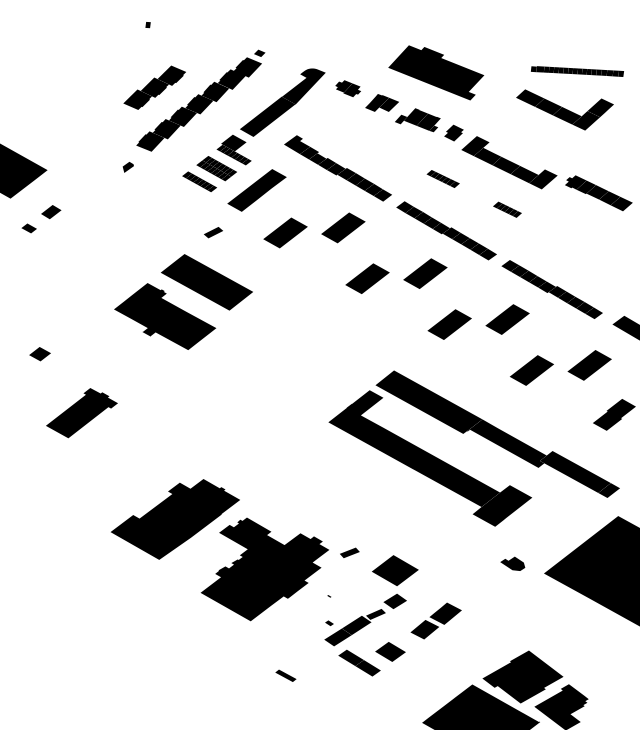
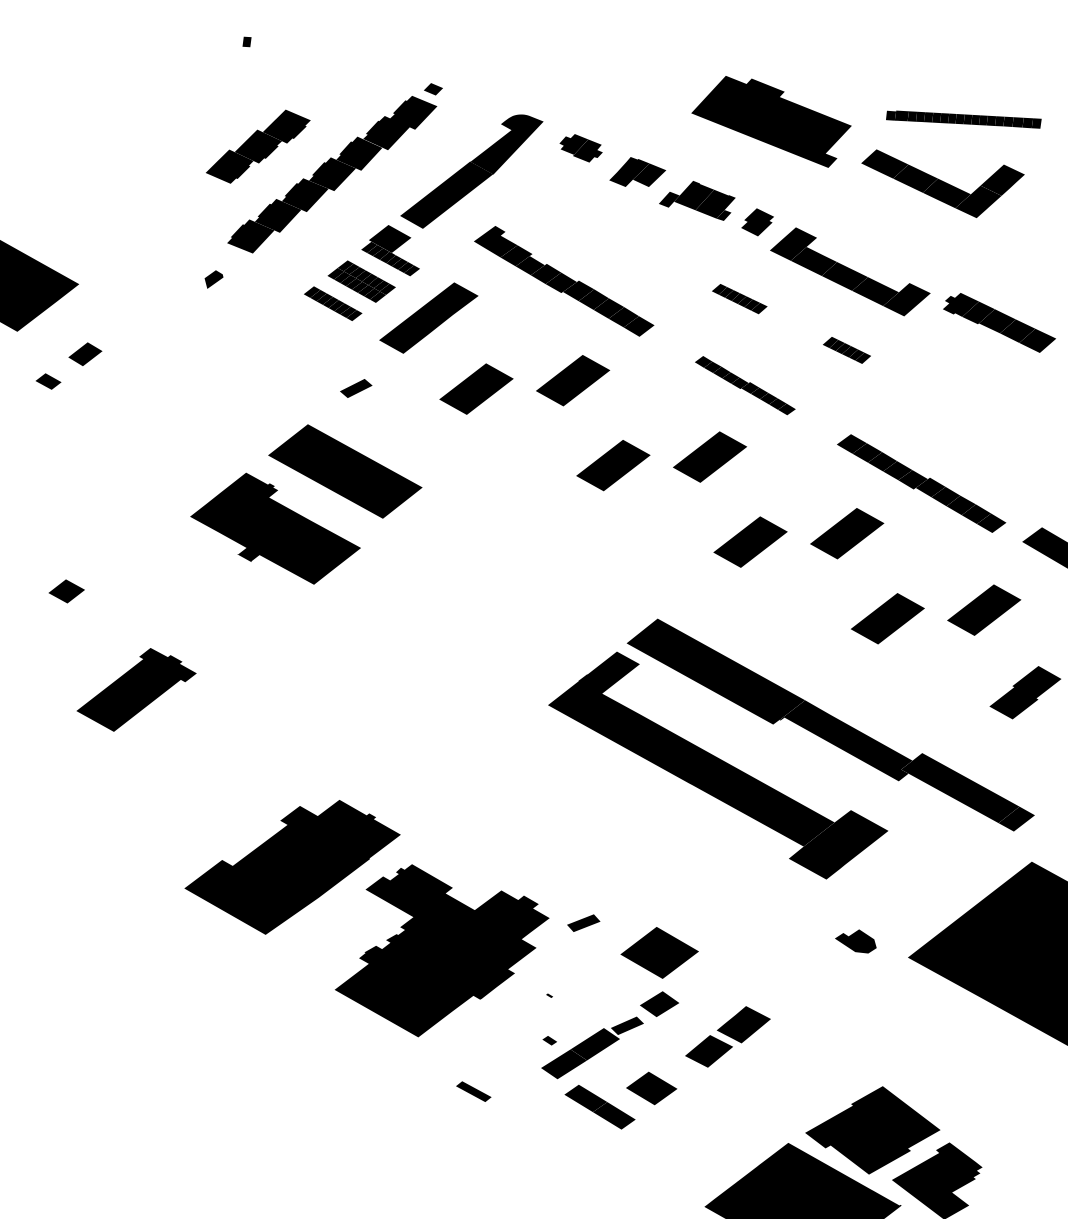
part: (436, 72) -> (771, 121), moved
part: (446, 230) -> (745, 384), size x0.6
part: (285, 675) -> (473, 1091), moved

